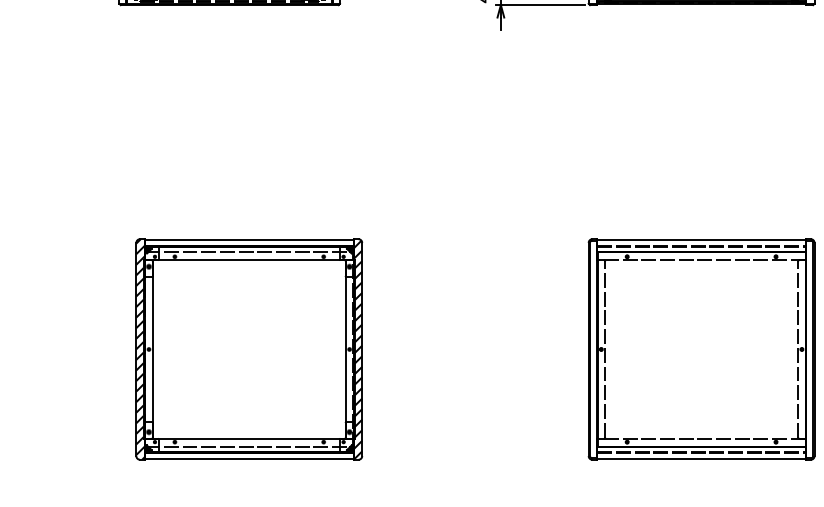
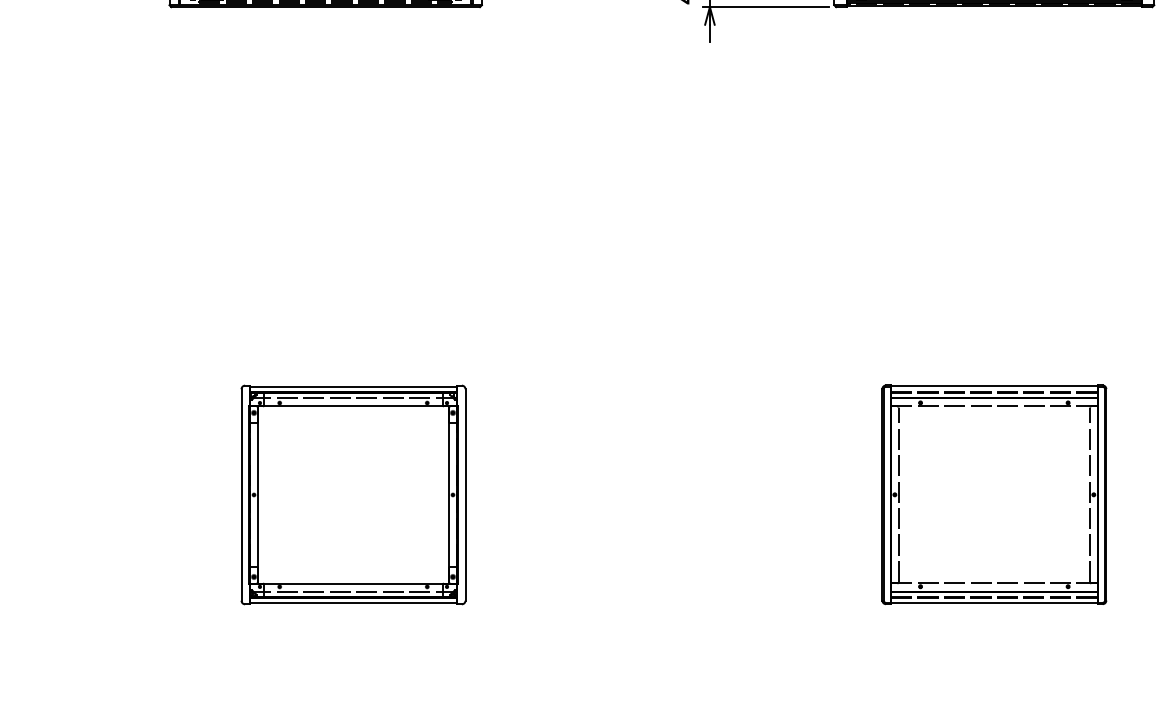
part: (249, 349) -> (353, 494), size x0.7
part: (701, 349) -> (994, 494), size x0.7

